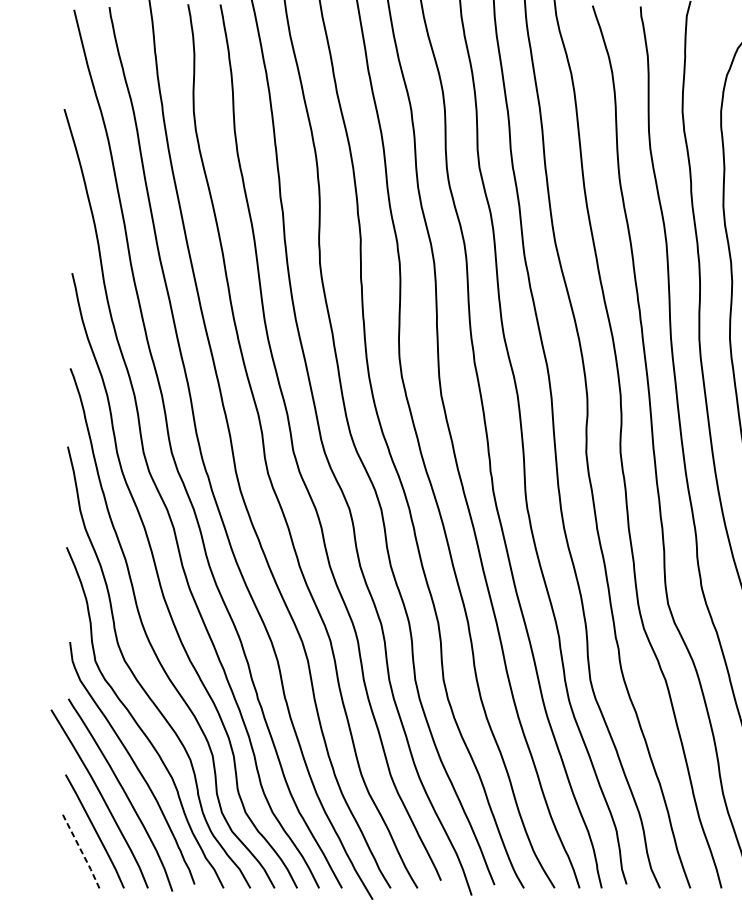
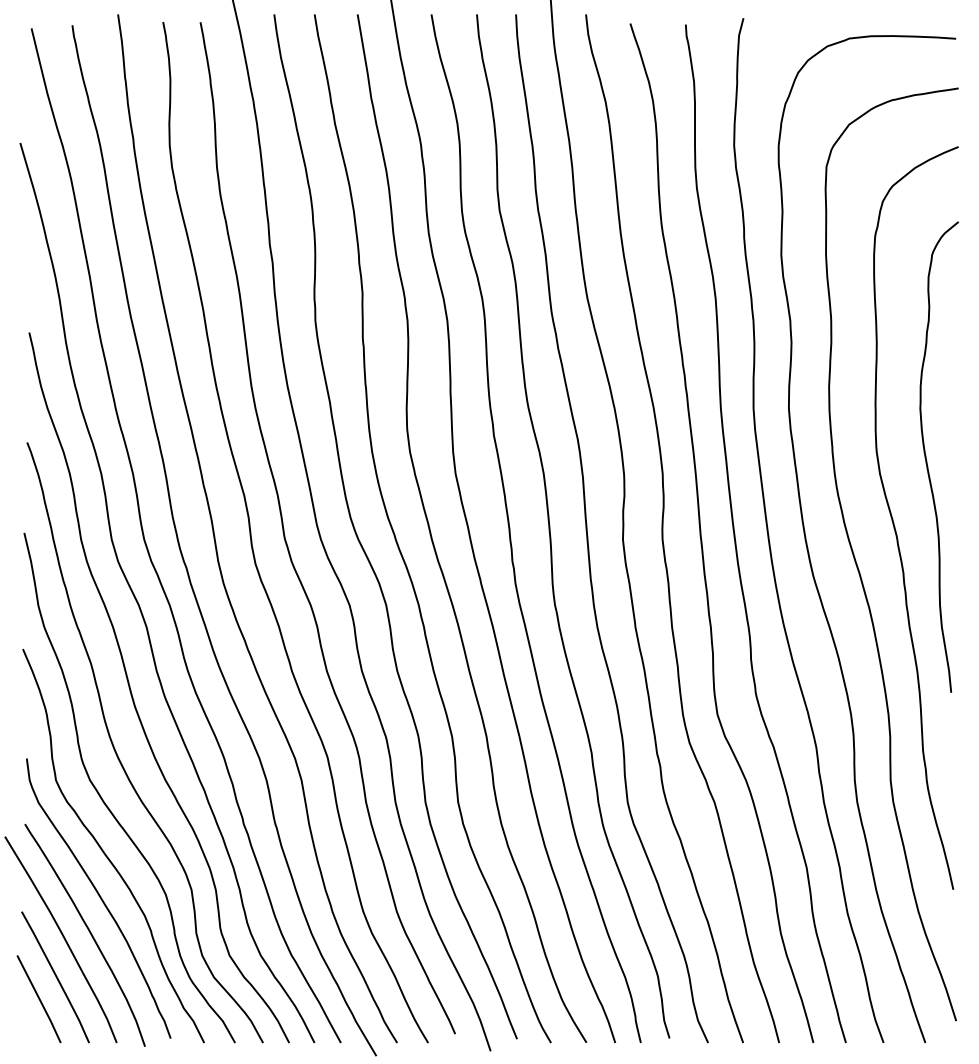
line: (81, 850) -> (39, 999), dashed -> solid

